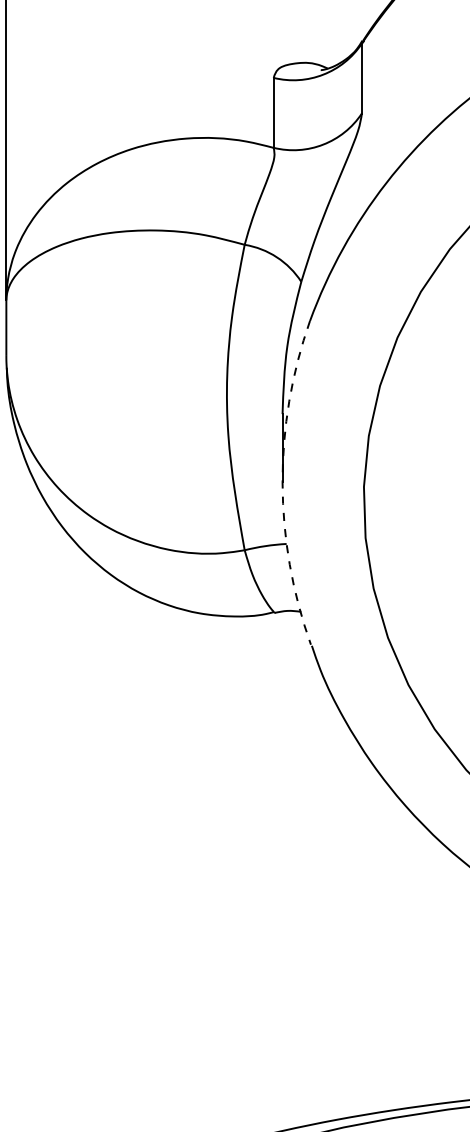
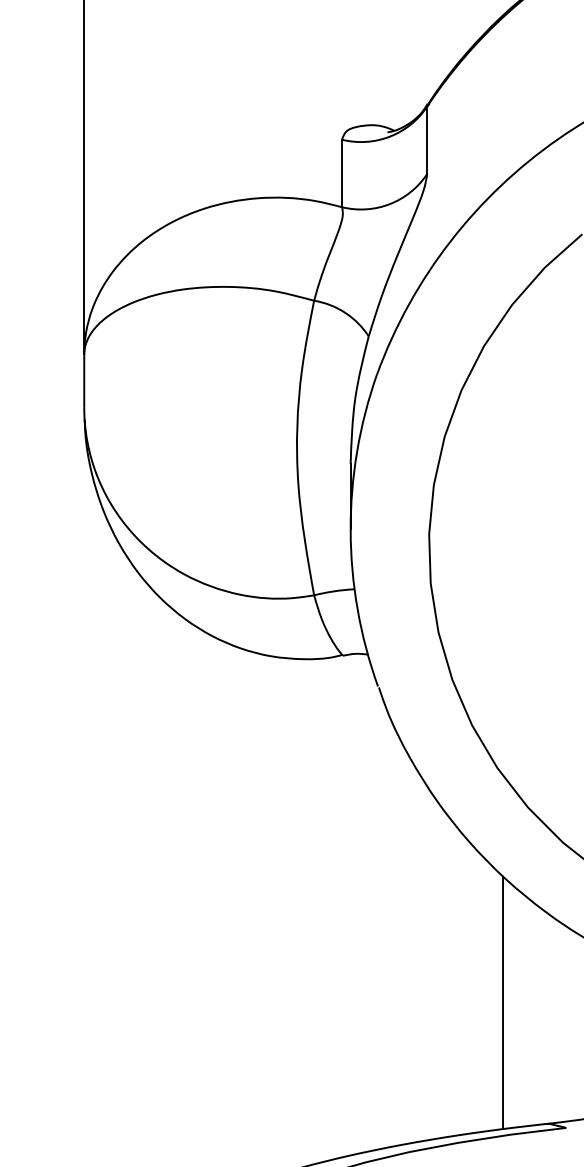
arc: (282, 483) -> (350, 530), dashed -> solid
line: (441, 972) -> (503, 1002), added

